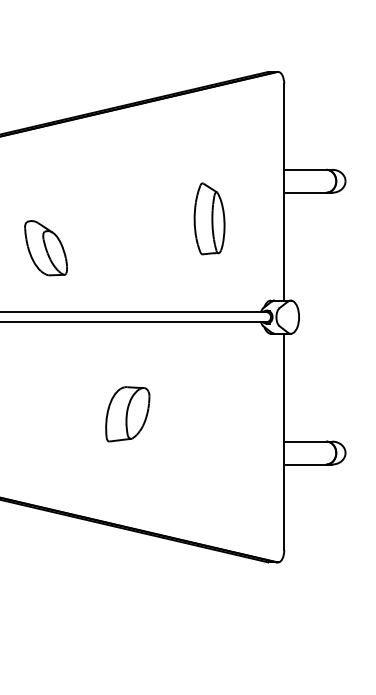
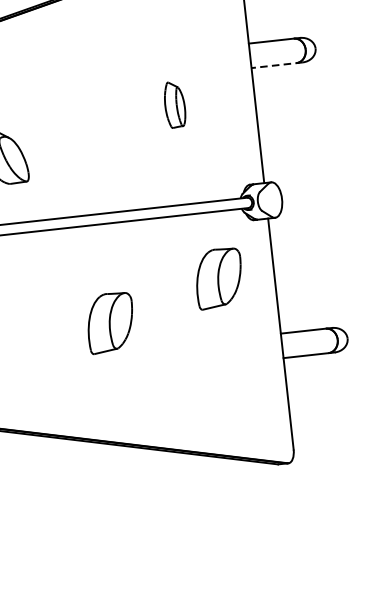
line: (307, 192) -> (276, 65), solid -> dashed
part: (209, 218) -> (174, 104), size x0.6
part: (232, 384) -> (218, 278), added

